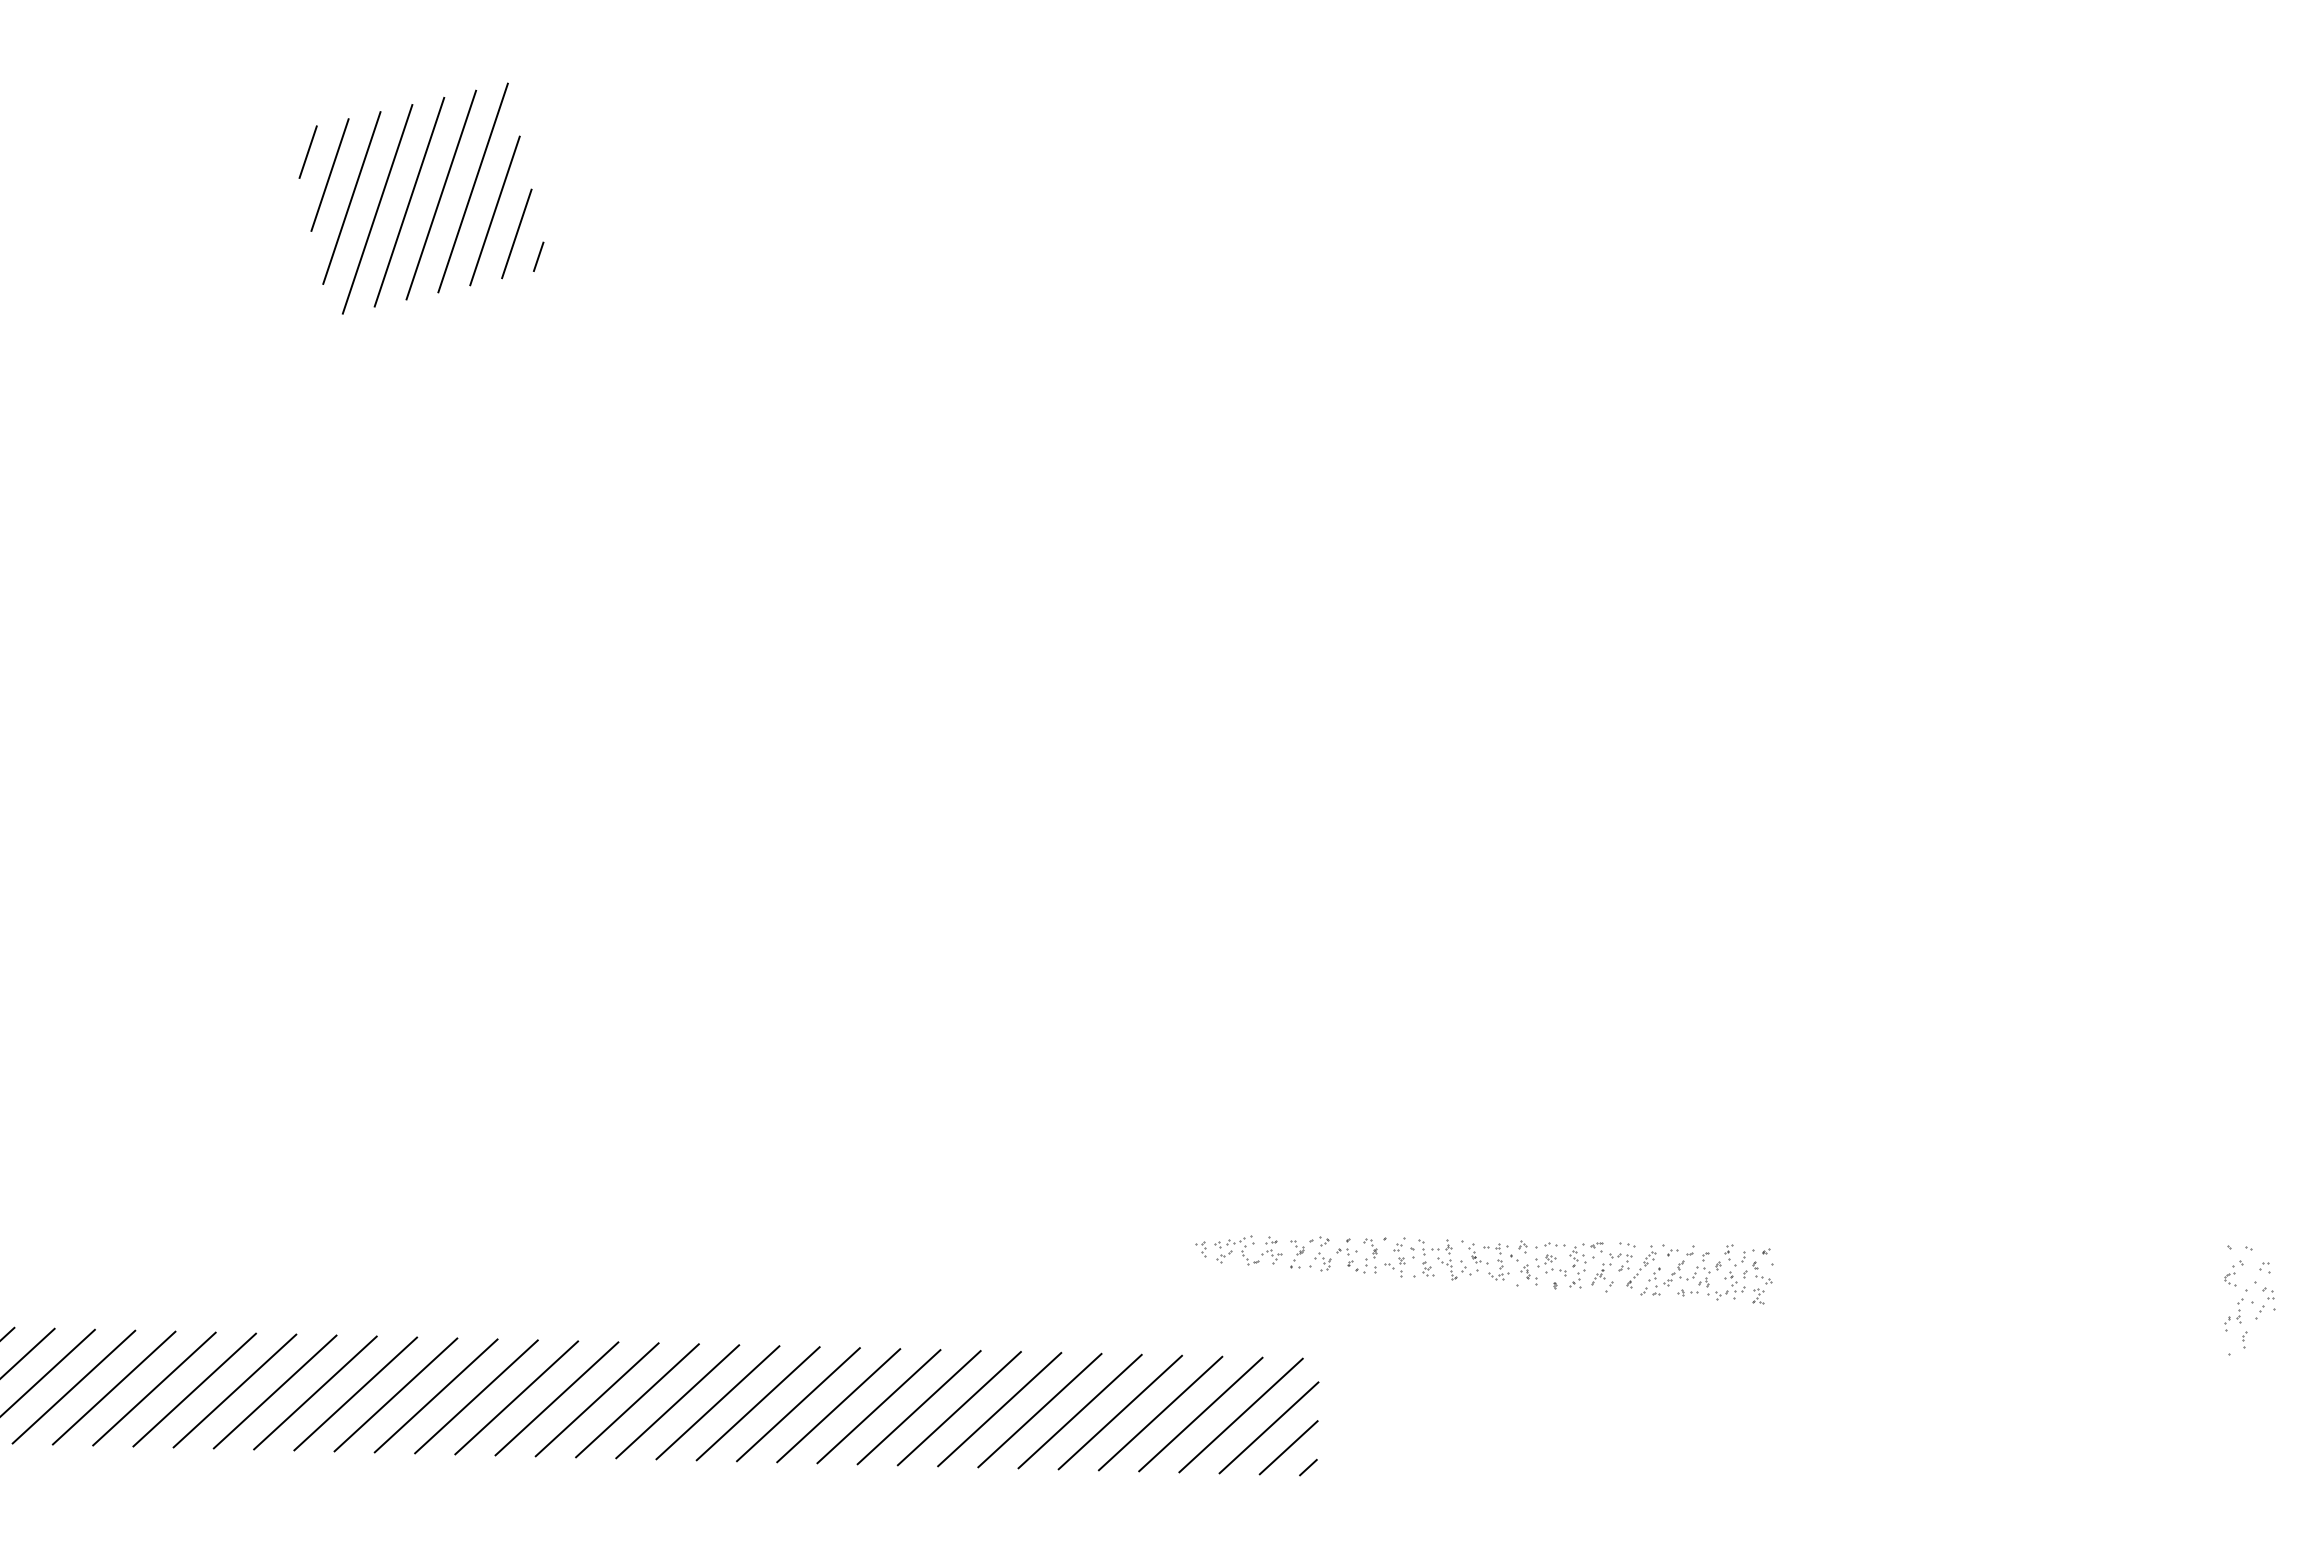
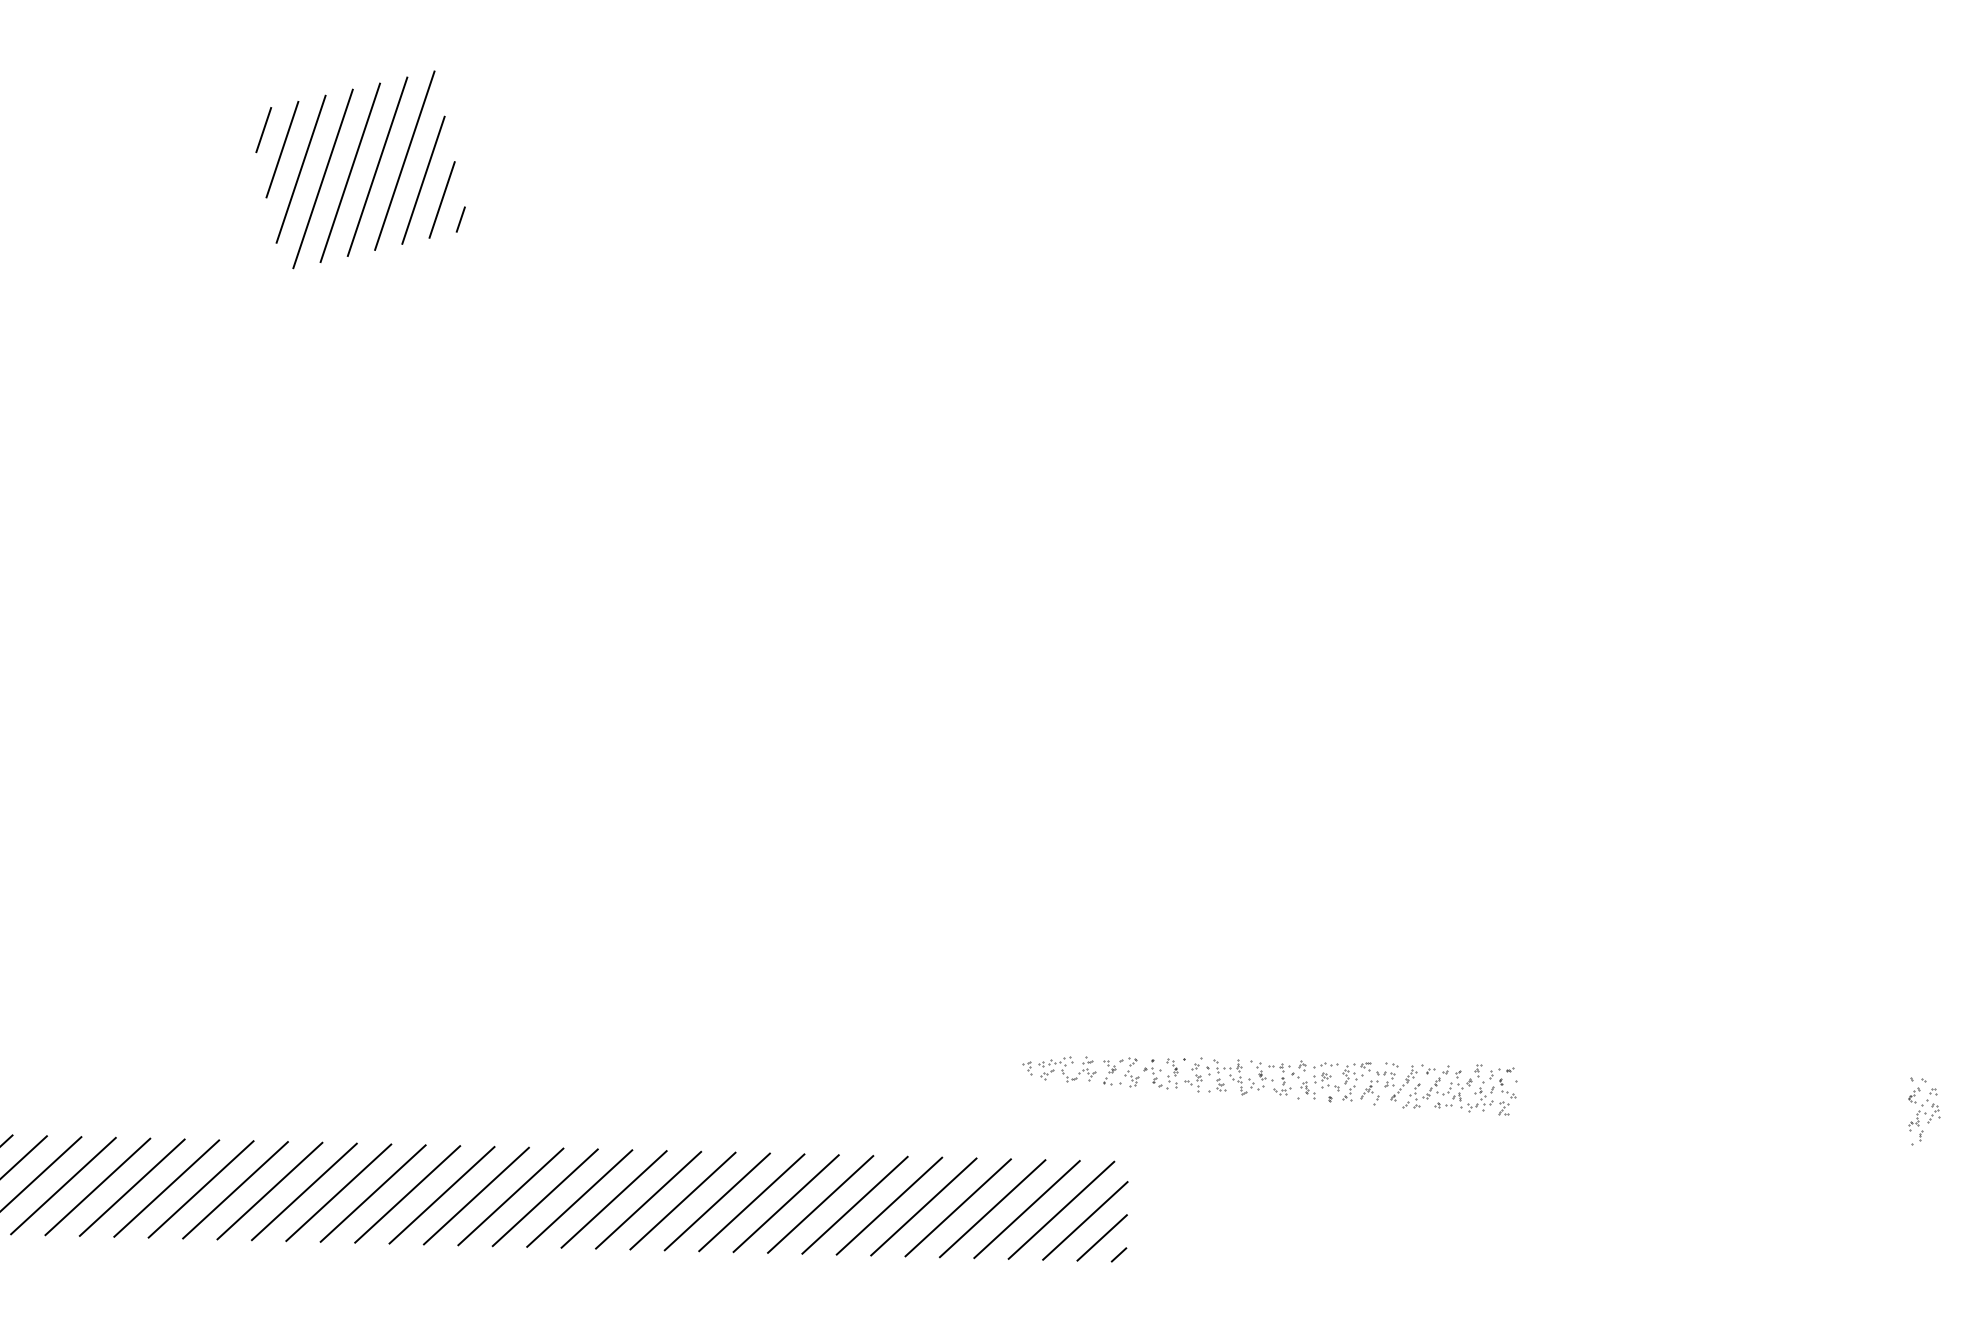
part: (2249, 1299) -> (1923, 1111), size x0.71

